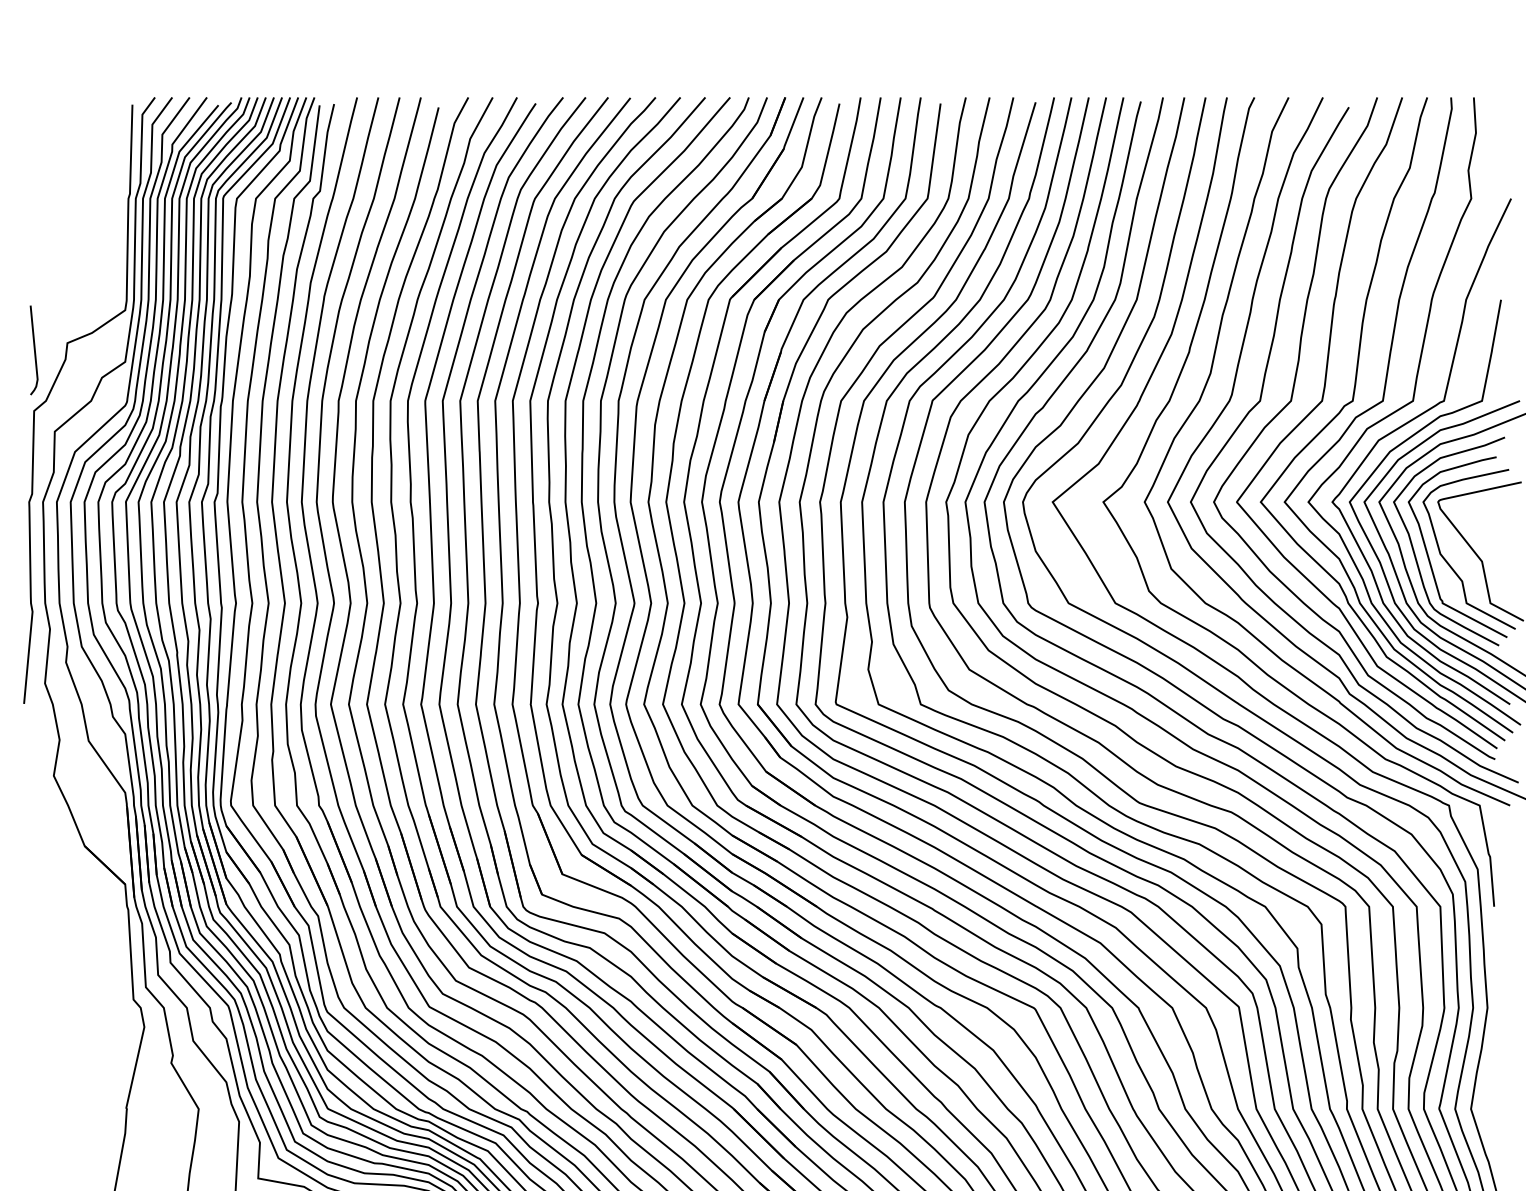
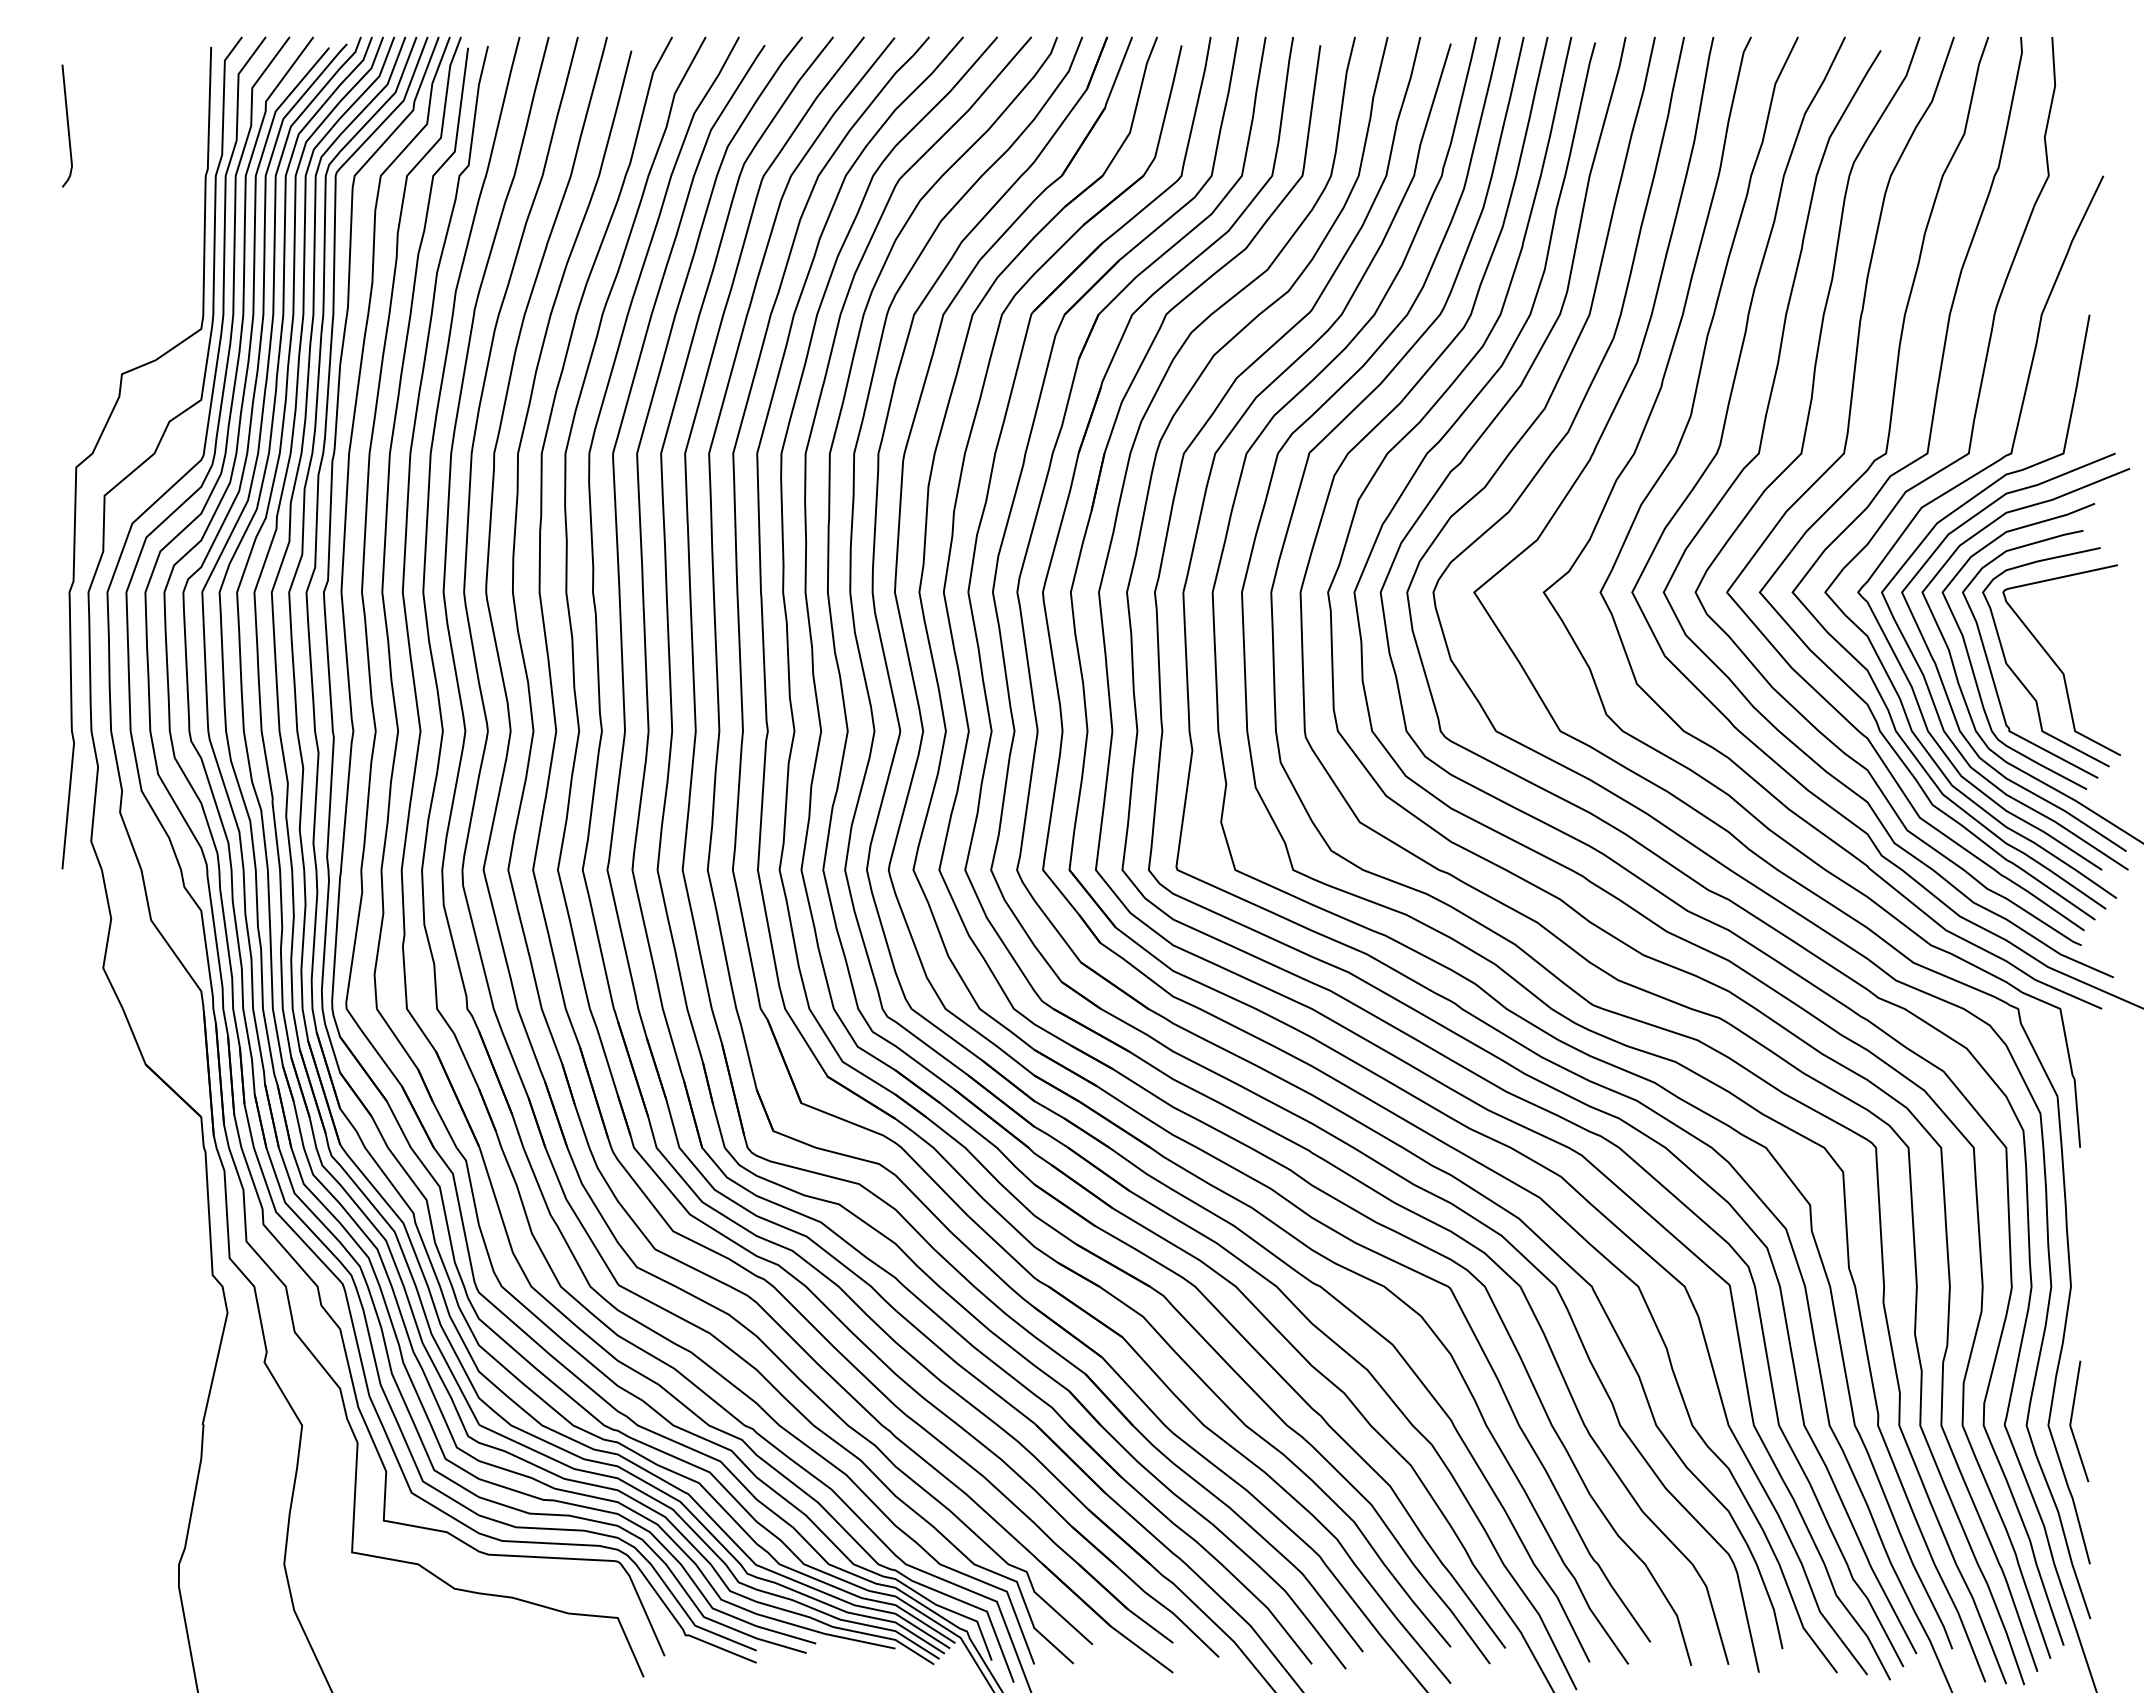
line: (34, 349) -> (67, 125), moved
line: (1488, 1104) -> (2072, 1419), added

